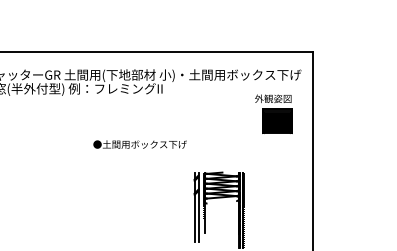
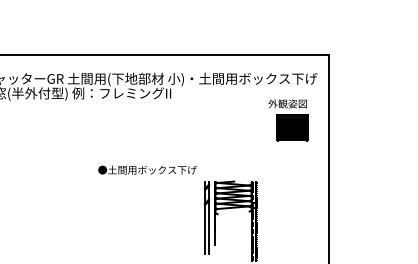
text: (140, 144) -> (147, 169), moved

